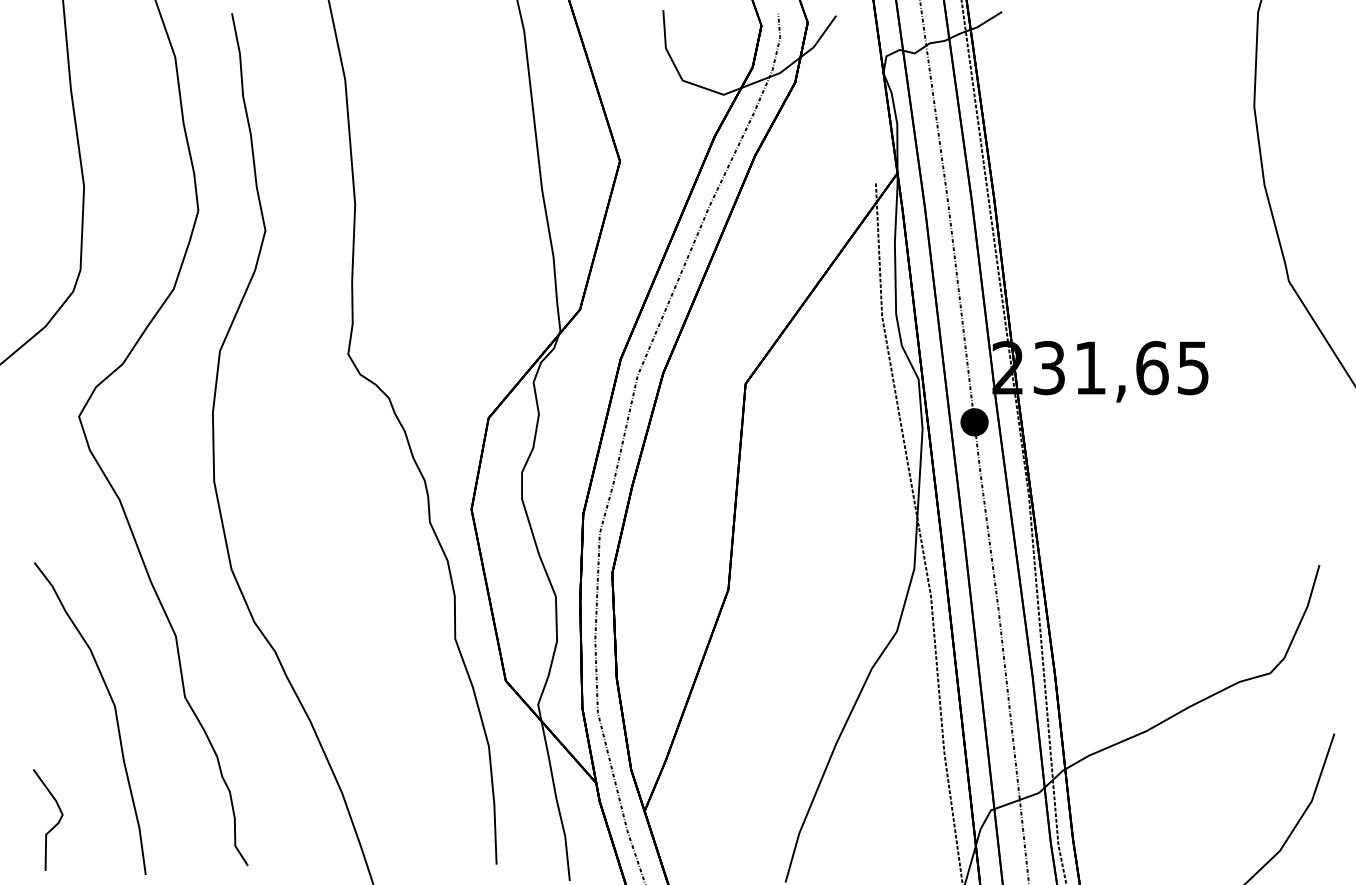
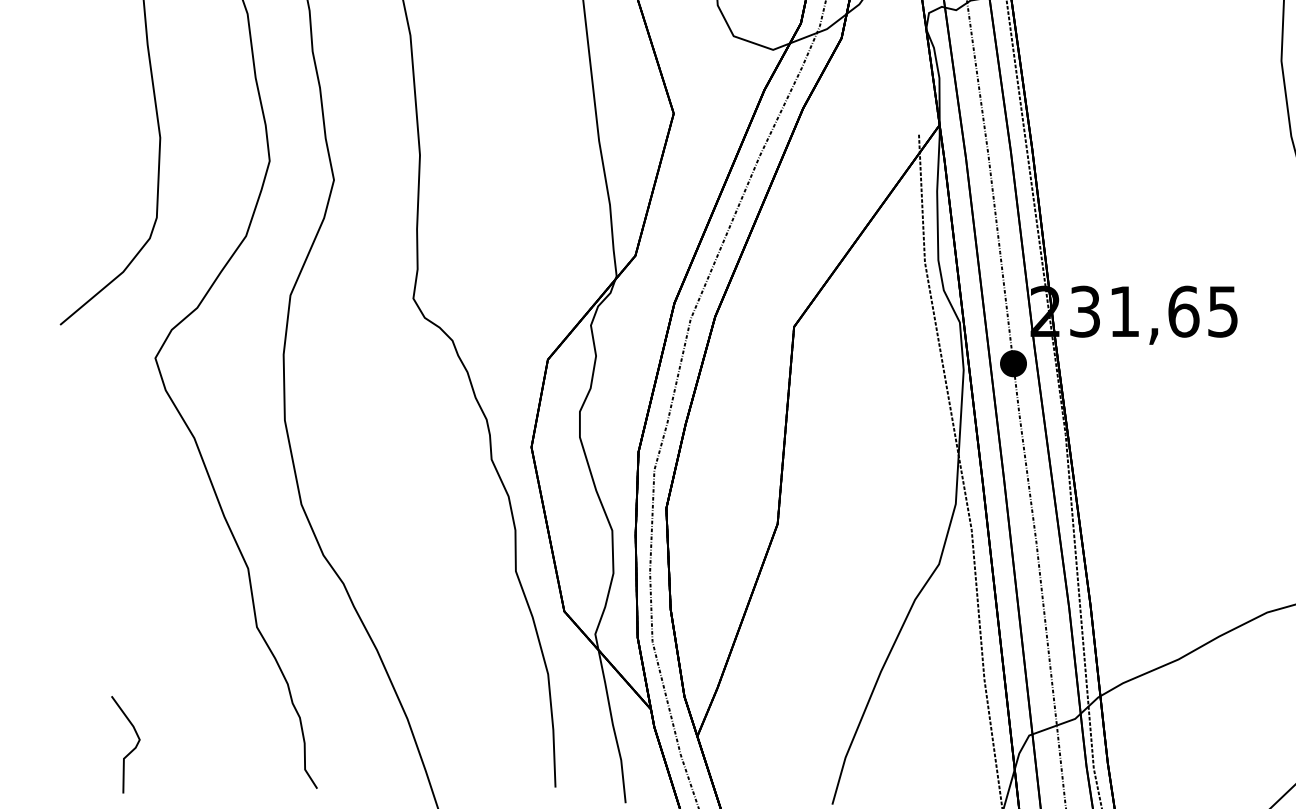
curve: (114, 711) -> (189, 640), removed

